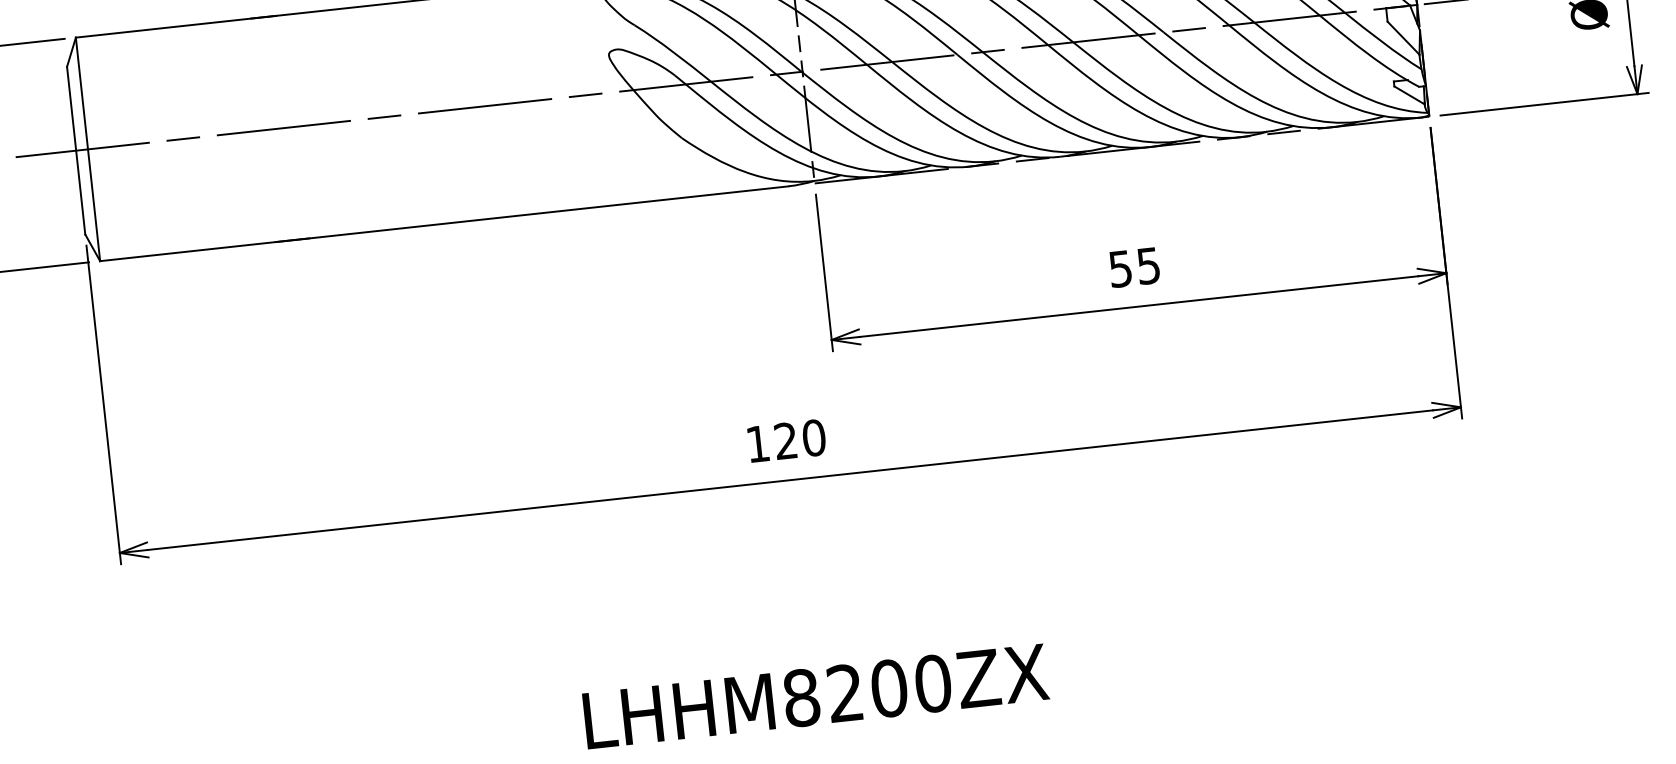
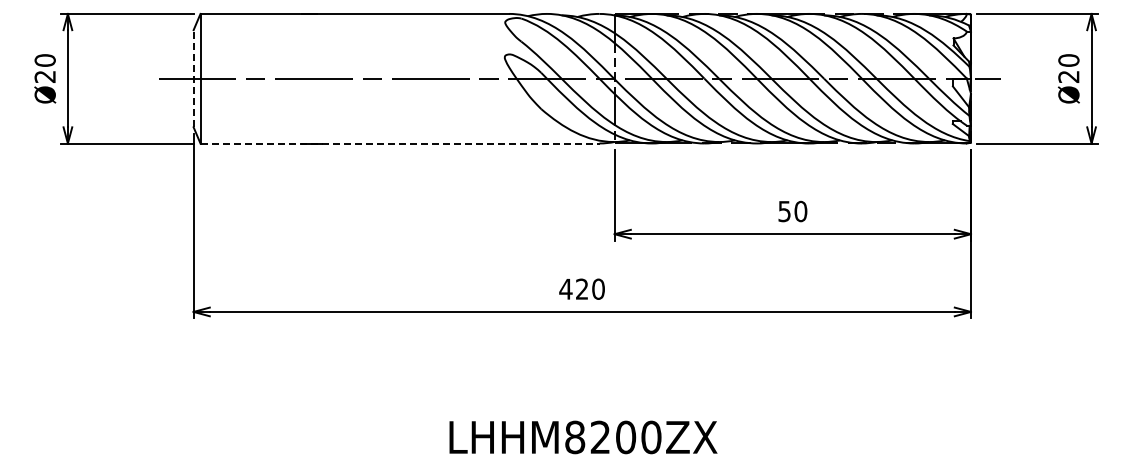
line: (75, 150) -> (193, 78), solid -> dashed
line: (445, 223) -> (400, 143), solid -> dashed
text: (1148, 265) -> (800, 211), 55 -> 50
text: (757, 444) -> (565, 289), 120 -> 420

